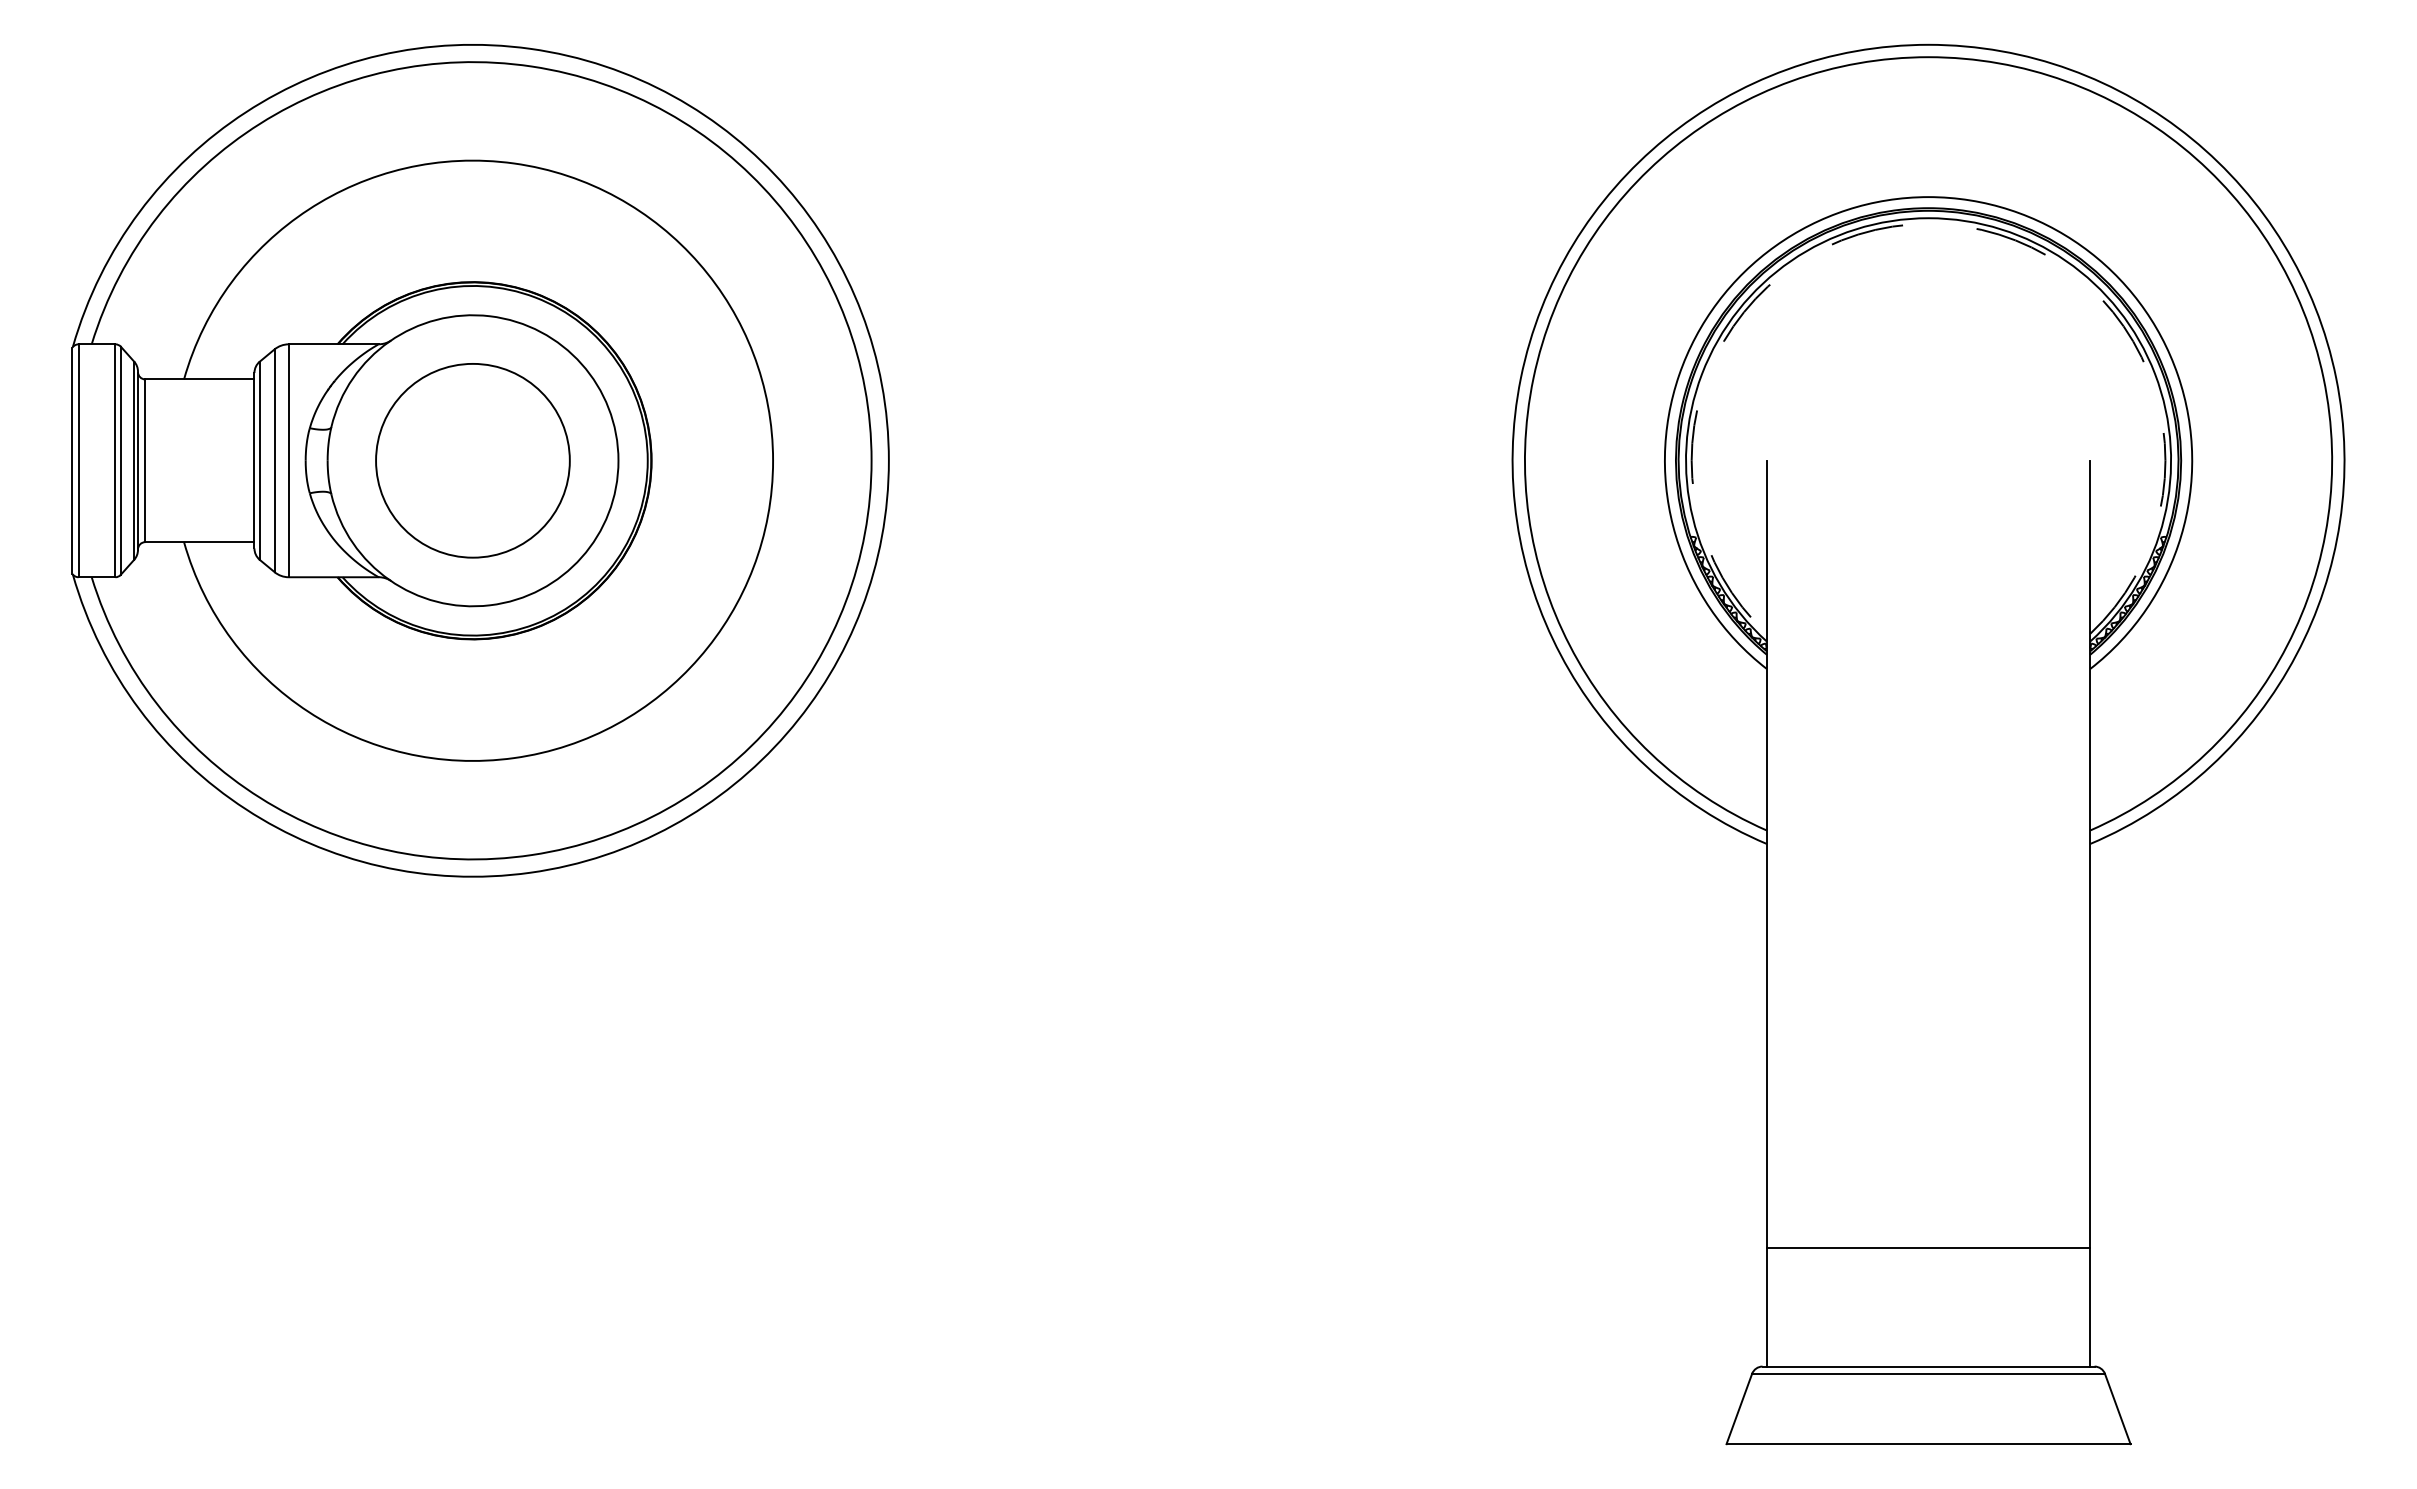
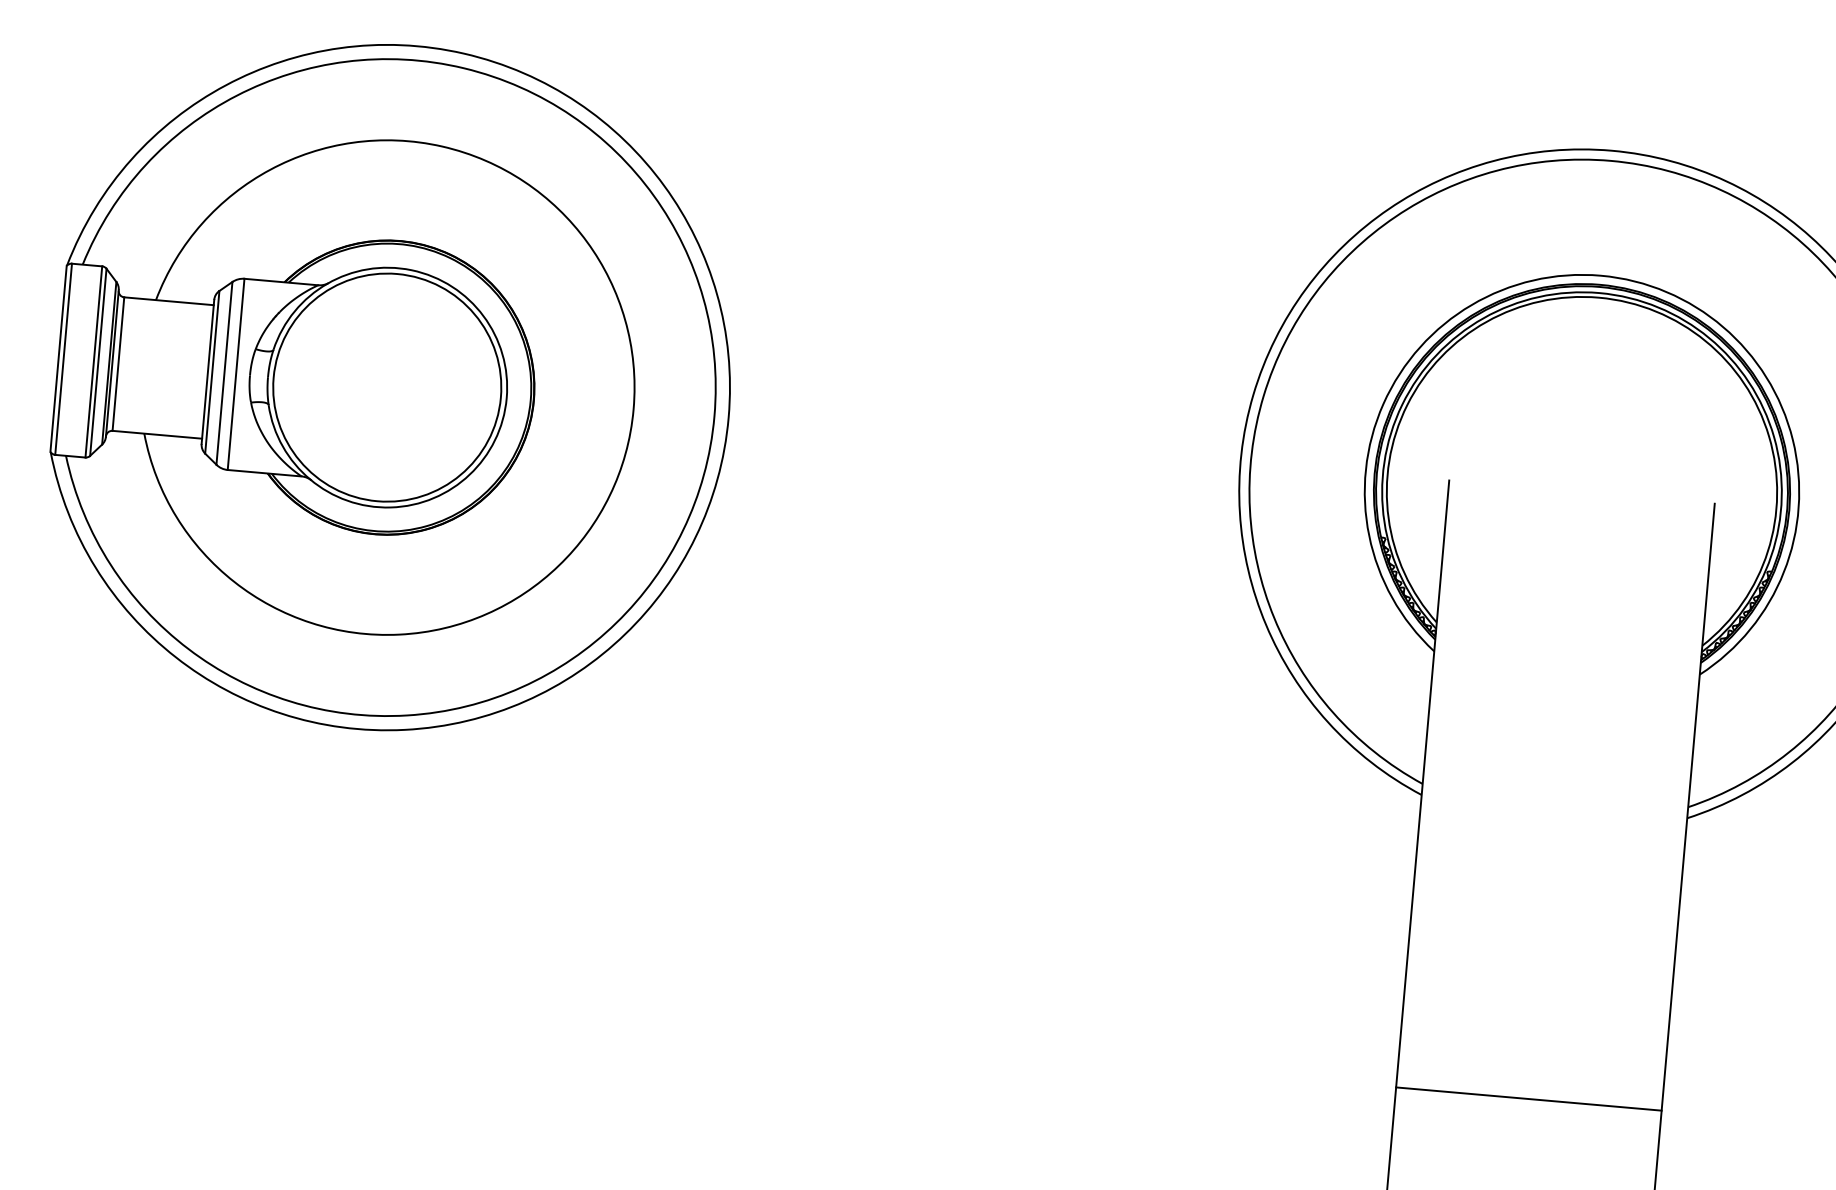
arc: (1928, 223) -> (1598, 297), dashed -> solid
circle: (472, 460) -> (386, 387), size x1.43
line: (1928, 1248) -> (1528, 1099), moved

